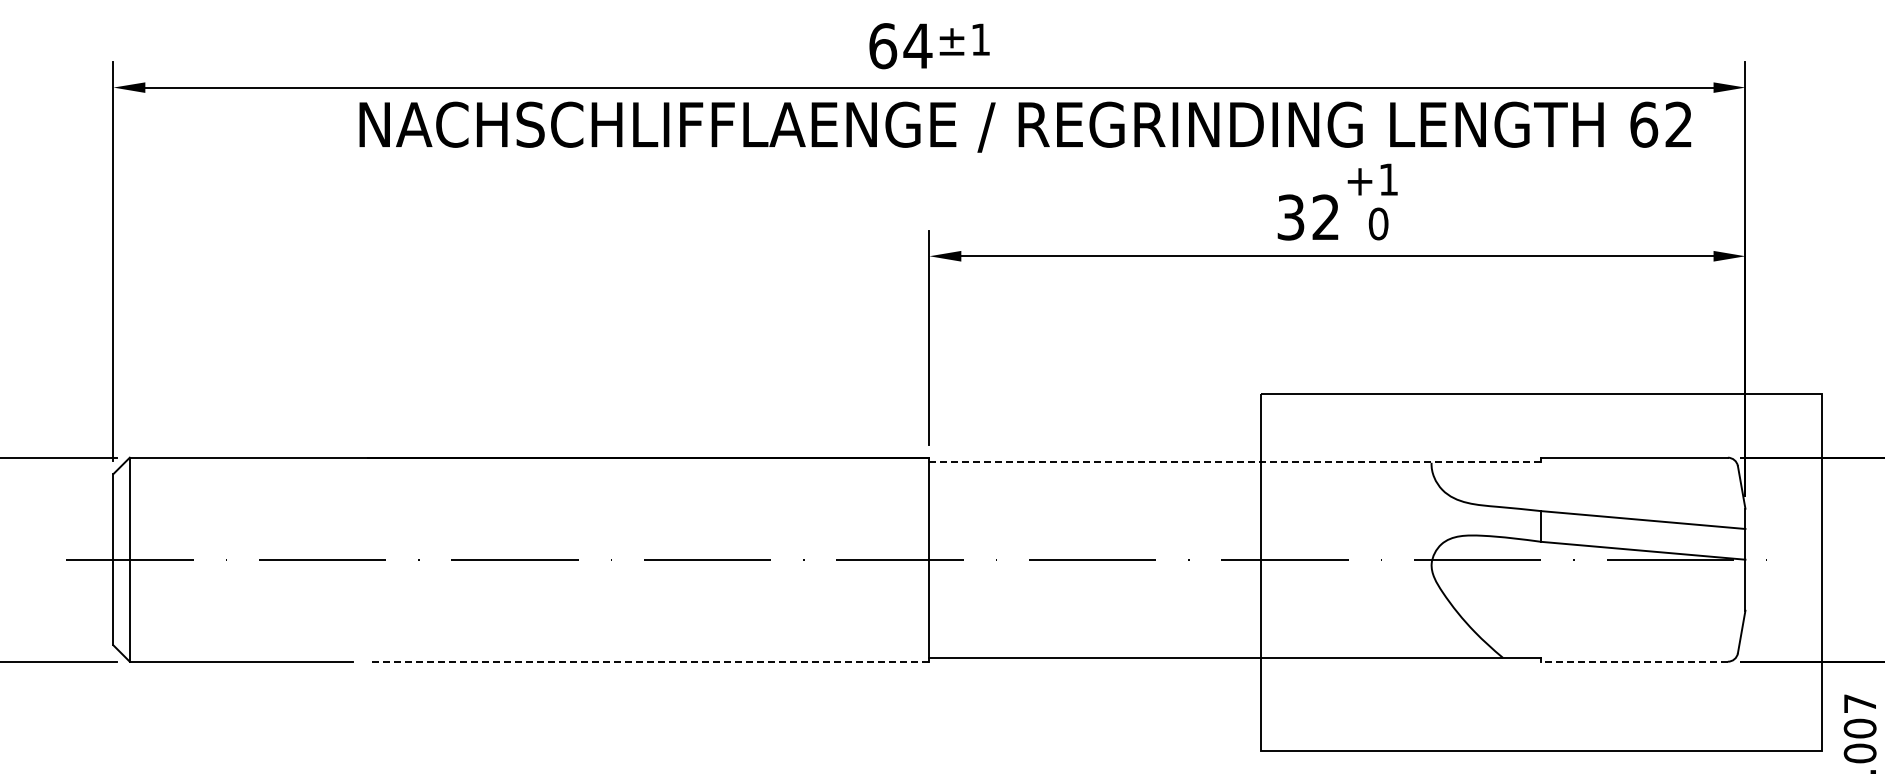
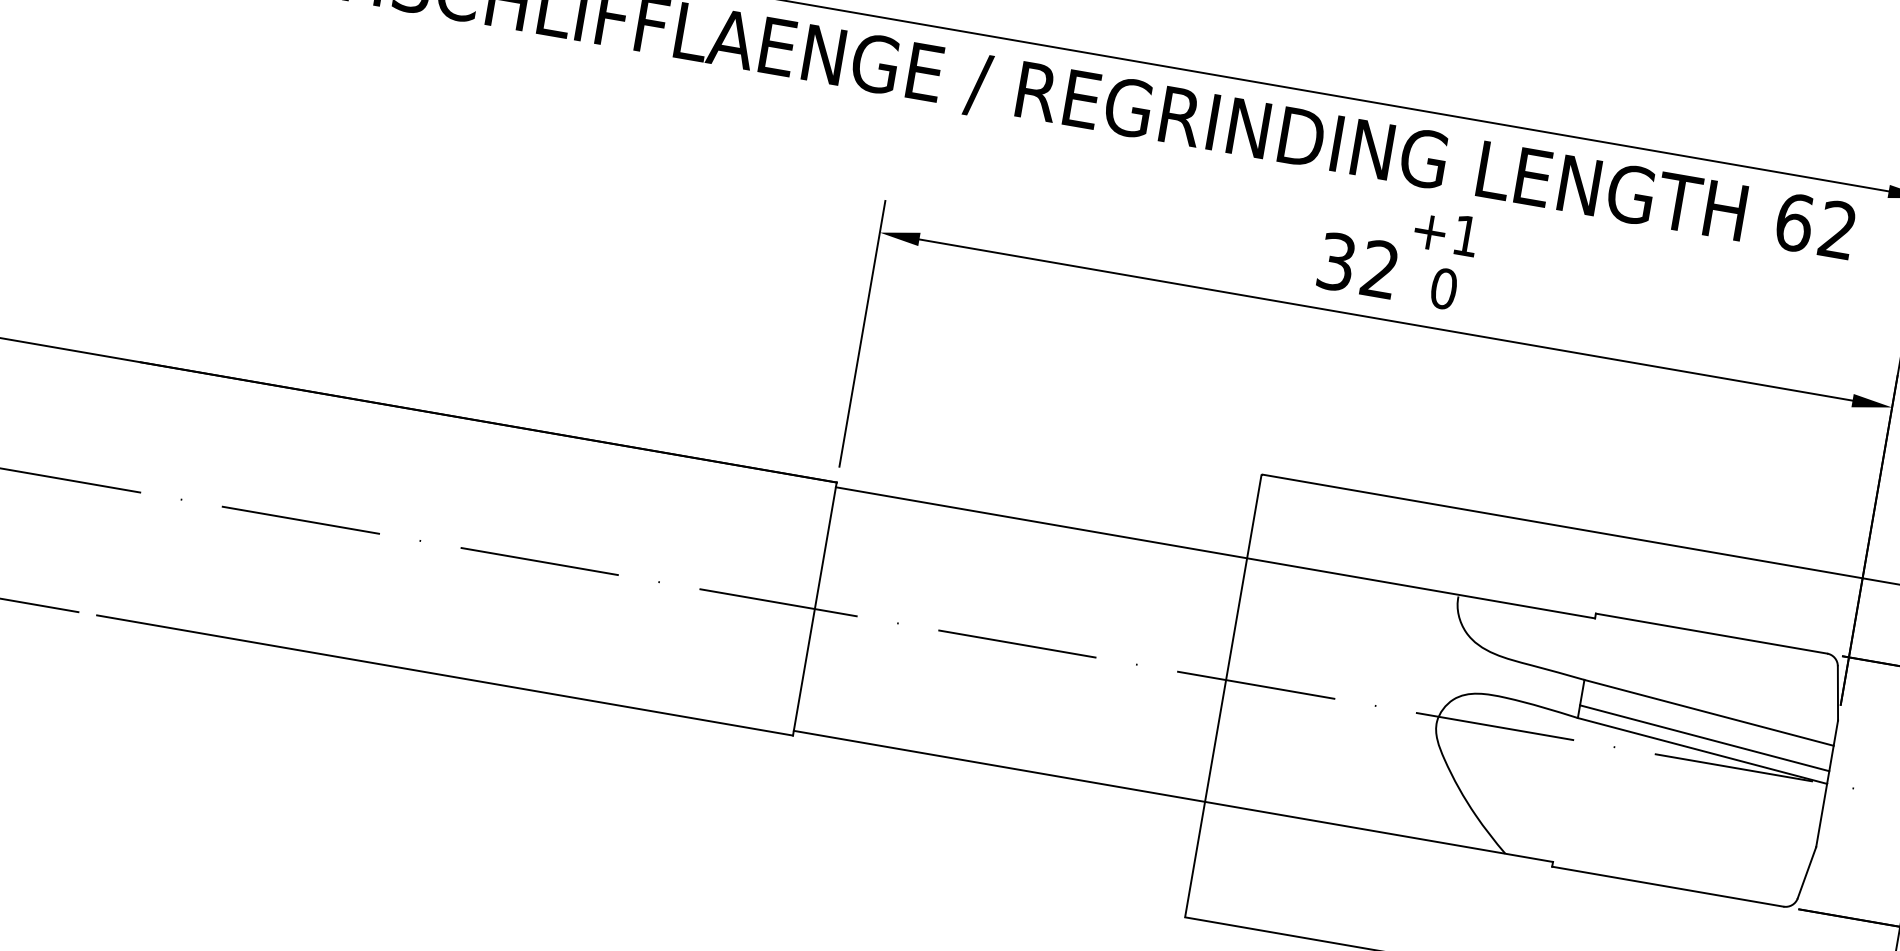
line: (1235, 461) -> (1215, 552), dashed -> solid
line: (1643, 540) -> (1704, 738), added
line: (648, 661) -> (444, 675), dashed -> solid
line: (1634, 661) -> (1667, 886), dashed -> solid

